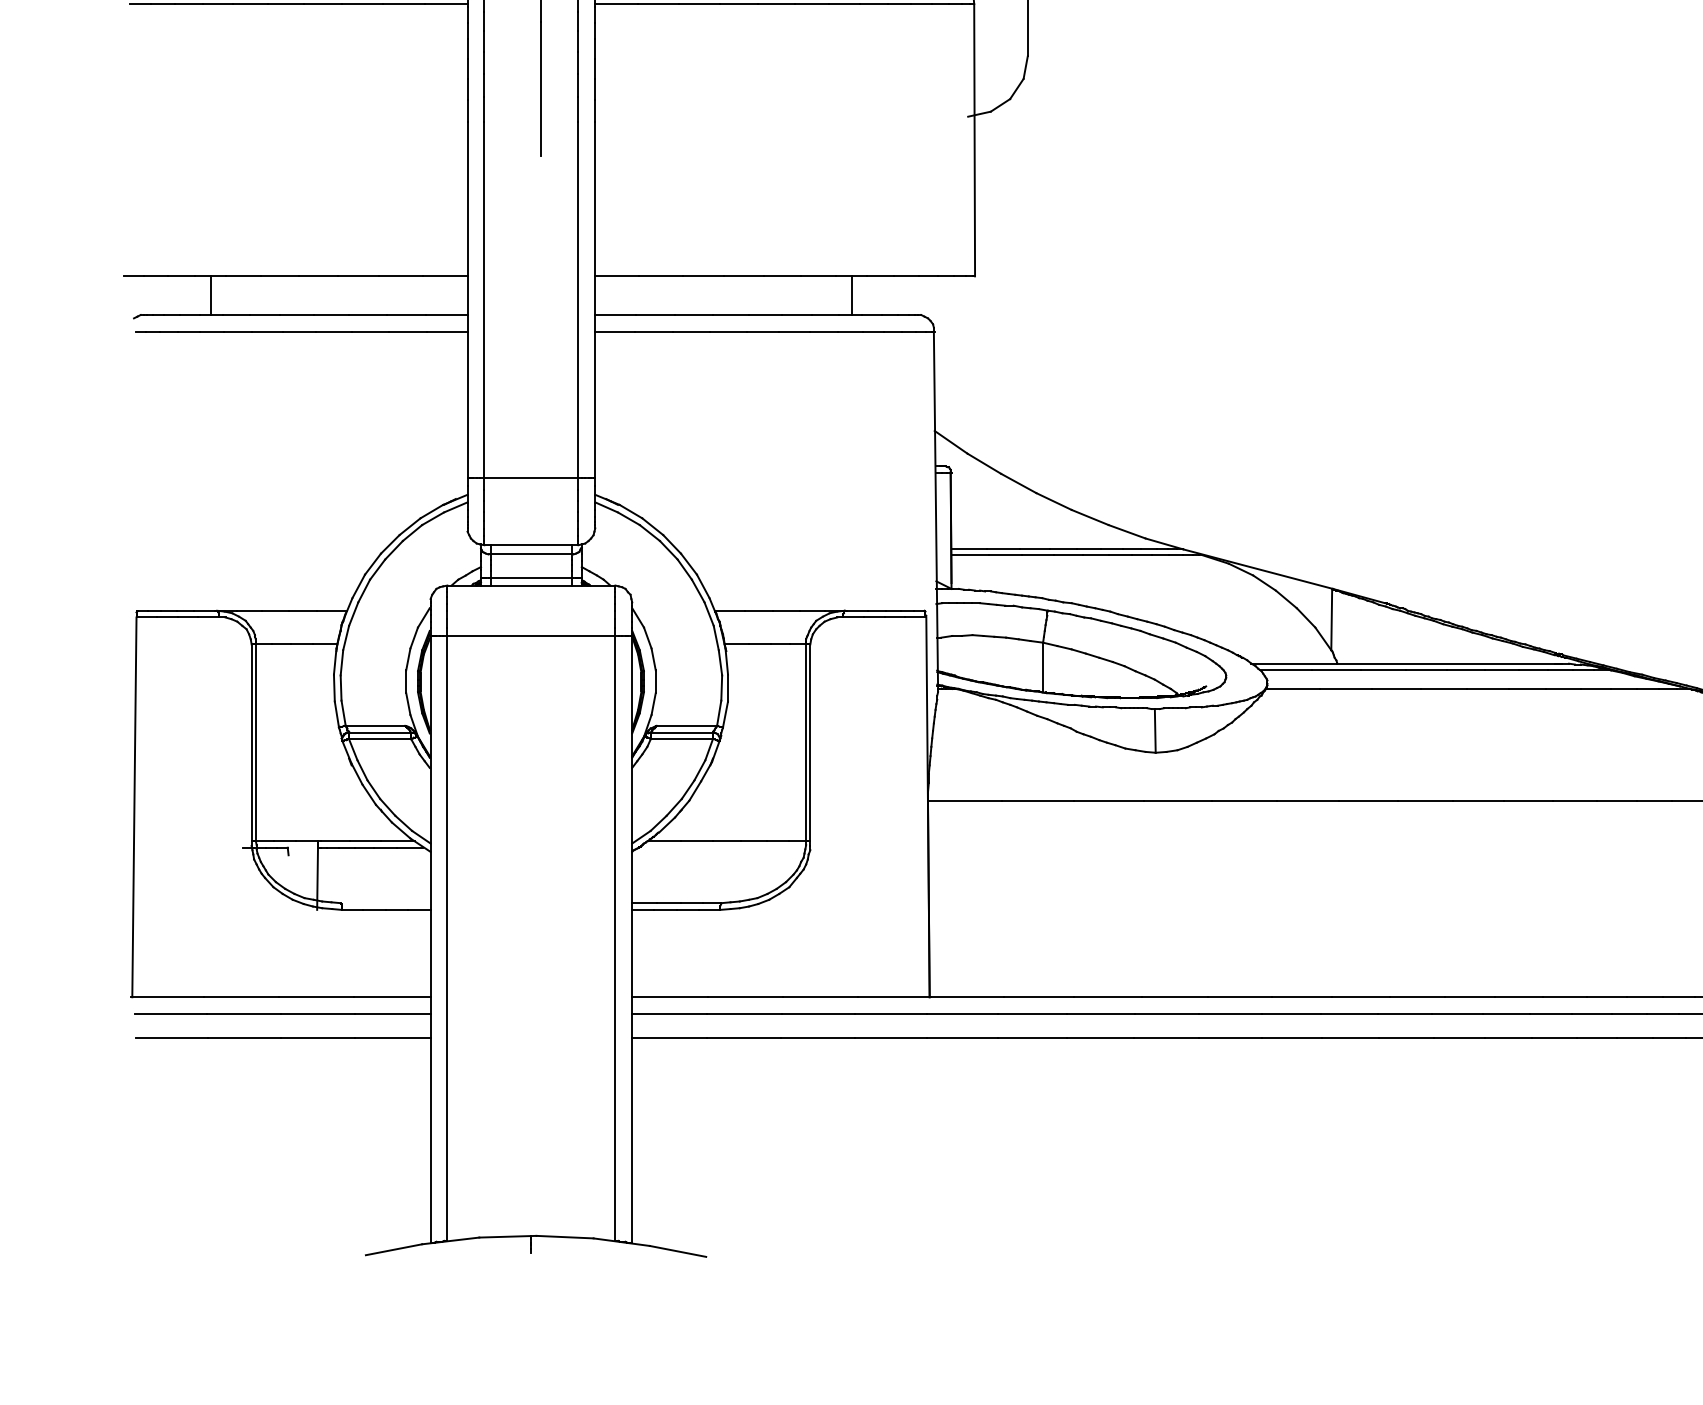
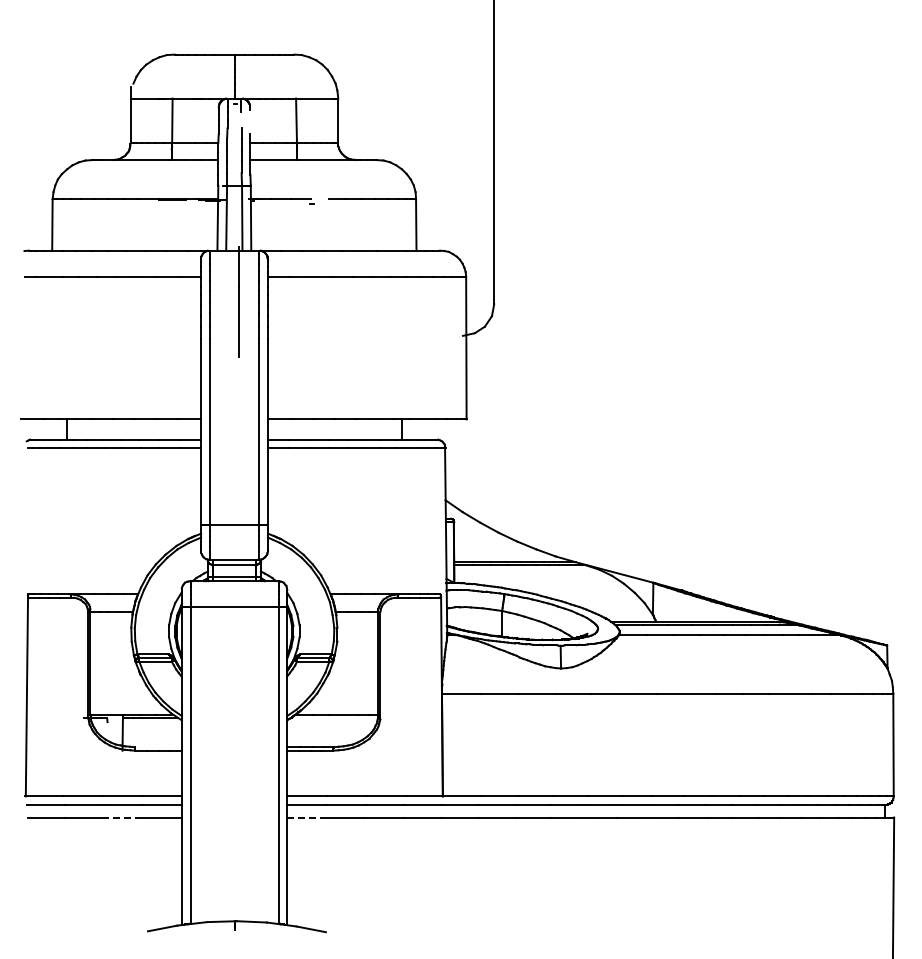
line: (317, 1037) -> (122, 817), solid -> dashed
line: (668, 1037) -> (306, 817), solid -> dashed

